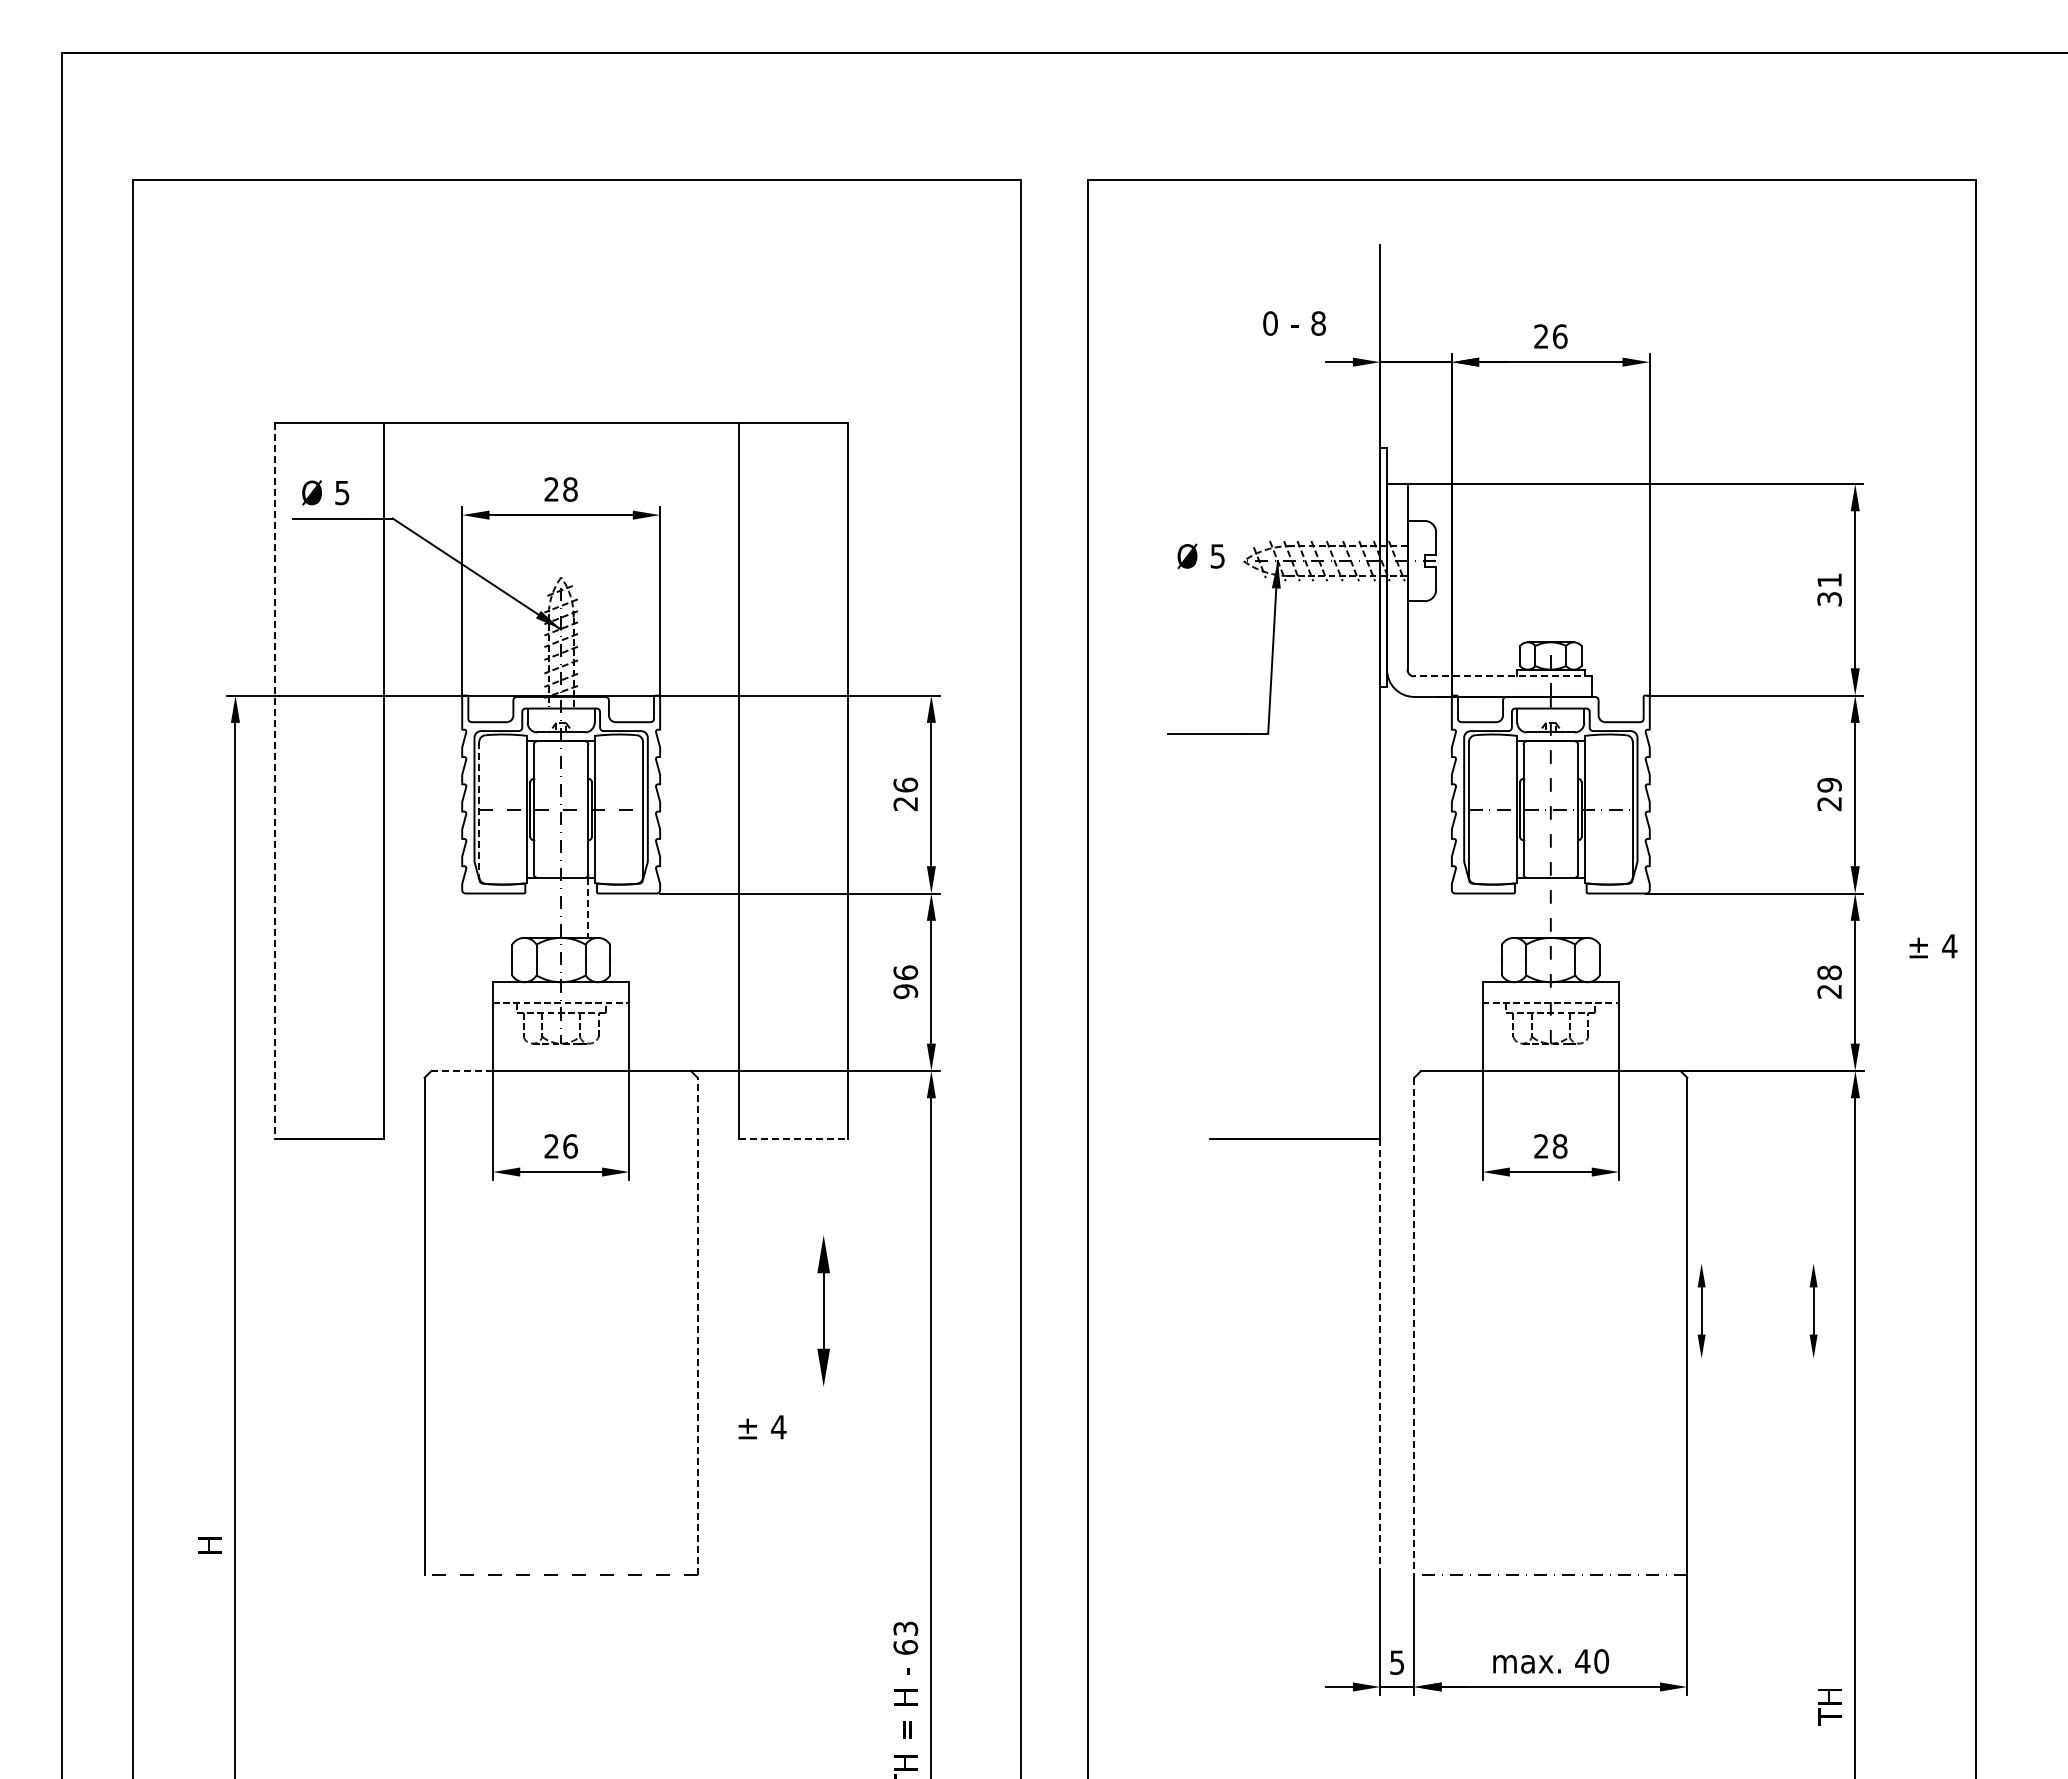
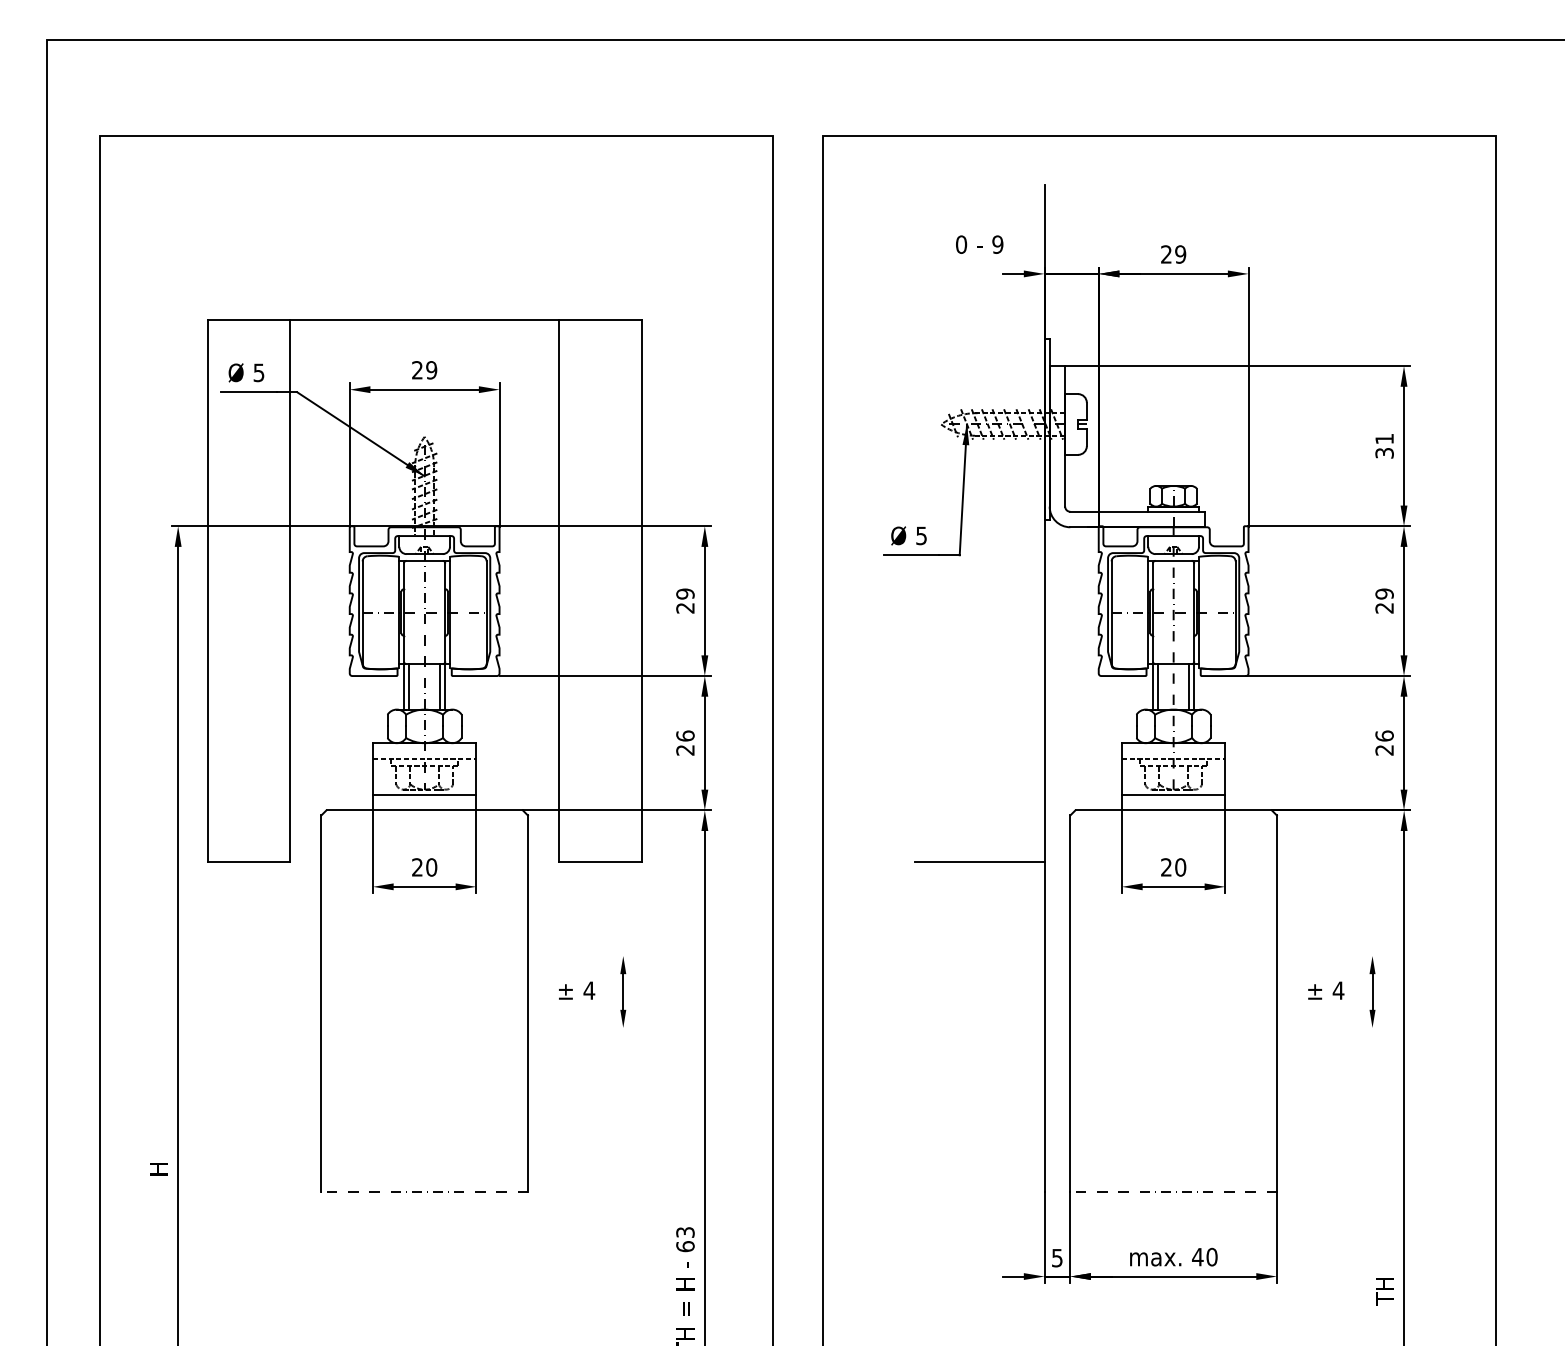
text: (1318, 323) -> (997, 244), 8 -> 9
text: (1559, 336) -> (1180, 254), 26 -> 29
text: (570, 489) -> (431, 370), 28 -> 29
text: (1200, 556) -> (908, 536), moved
line: (1503, 676) -> (1137, 511), dashed -> solid
line: (274, 781) -> (207, 591), dashed -> solid
text: (905, 784) -> (685, 593), 26 -> 29
line: (479, 809) -> (362, 612), dashed -> solid
line: (533, 907) -> (403, 686), added
line: (540, 907) -> (409, 686), added
line: (581, 907) -> (440, 686), added
line: (1523, 907) -> (1152, 686), added
line: (1530, 907) -> (1158, 686), added
line: (1571, 907) -> (1189, 686), added
line: (1578, 907) -> (1194, 686), added
line: (588, 908) -> (445, 687), dashed -> solid
text: (1933, 946) -> (1326, 990), moved
text: (1829, 972) -> (1384, 735), 28 -> 26
text: (905, 991) -> (685, 750), 96 -> 26
line: (560, 1050) -> (424, 794), added
line: (1550, 1050) -> (1173, 794), added
line: (462, 1070) -> (349, 809), dashed -> solid
line: (793, 1139) -> (600, 862), dashed -> solid
text: (570, 1146) -> (431, 867), 26 -> 20
text: (1559, 1146) -> (1180, 867), 28 -> 20
part: (823, 1310) -> (623, 991), size x0.62
part: (1701, 1310) -> (1287, 991), removed
line: (697, 1326) -> (527, 1003), dashed -> solid
line: (1414, 1326) -> (1070, 1003), dashed -> solid
line: (1380, 1356) -> (1044, 1026), dashed -> solid
text: (762, 1427) -> (577, 990), moved

